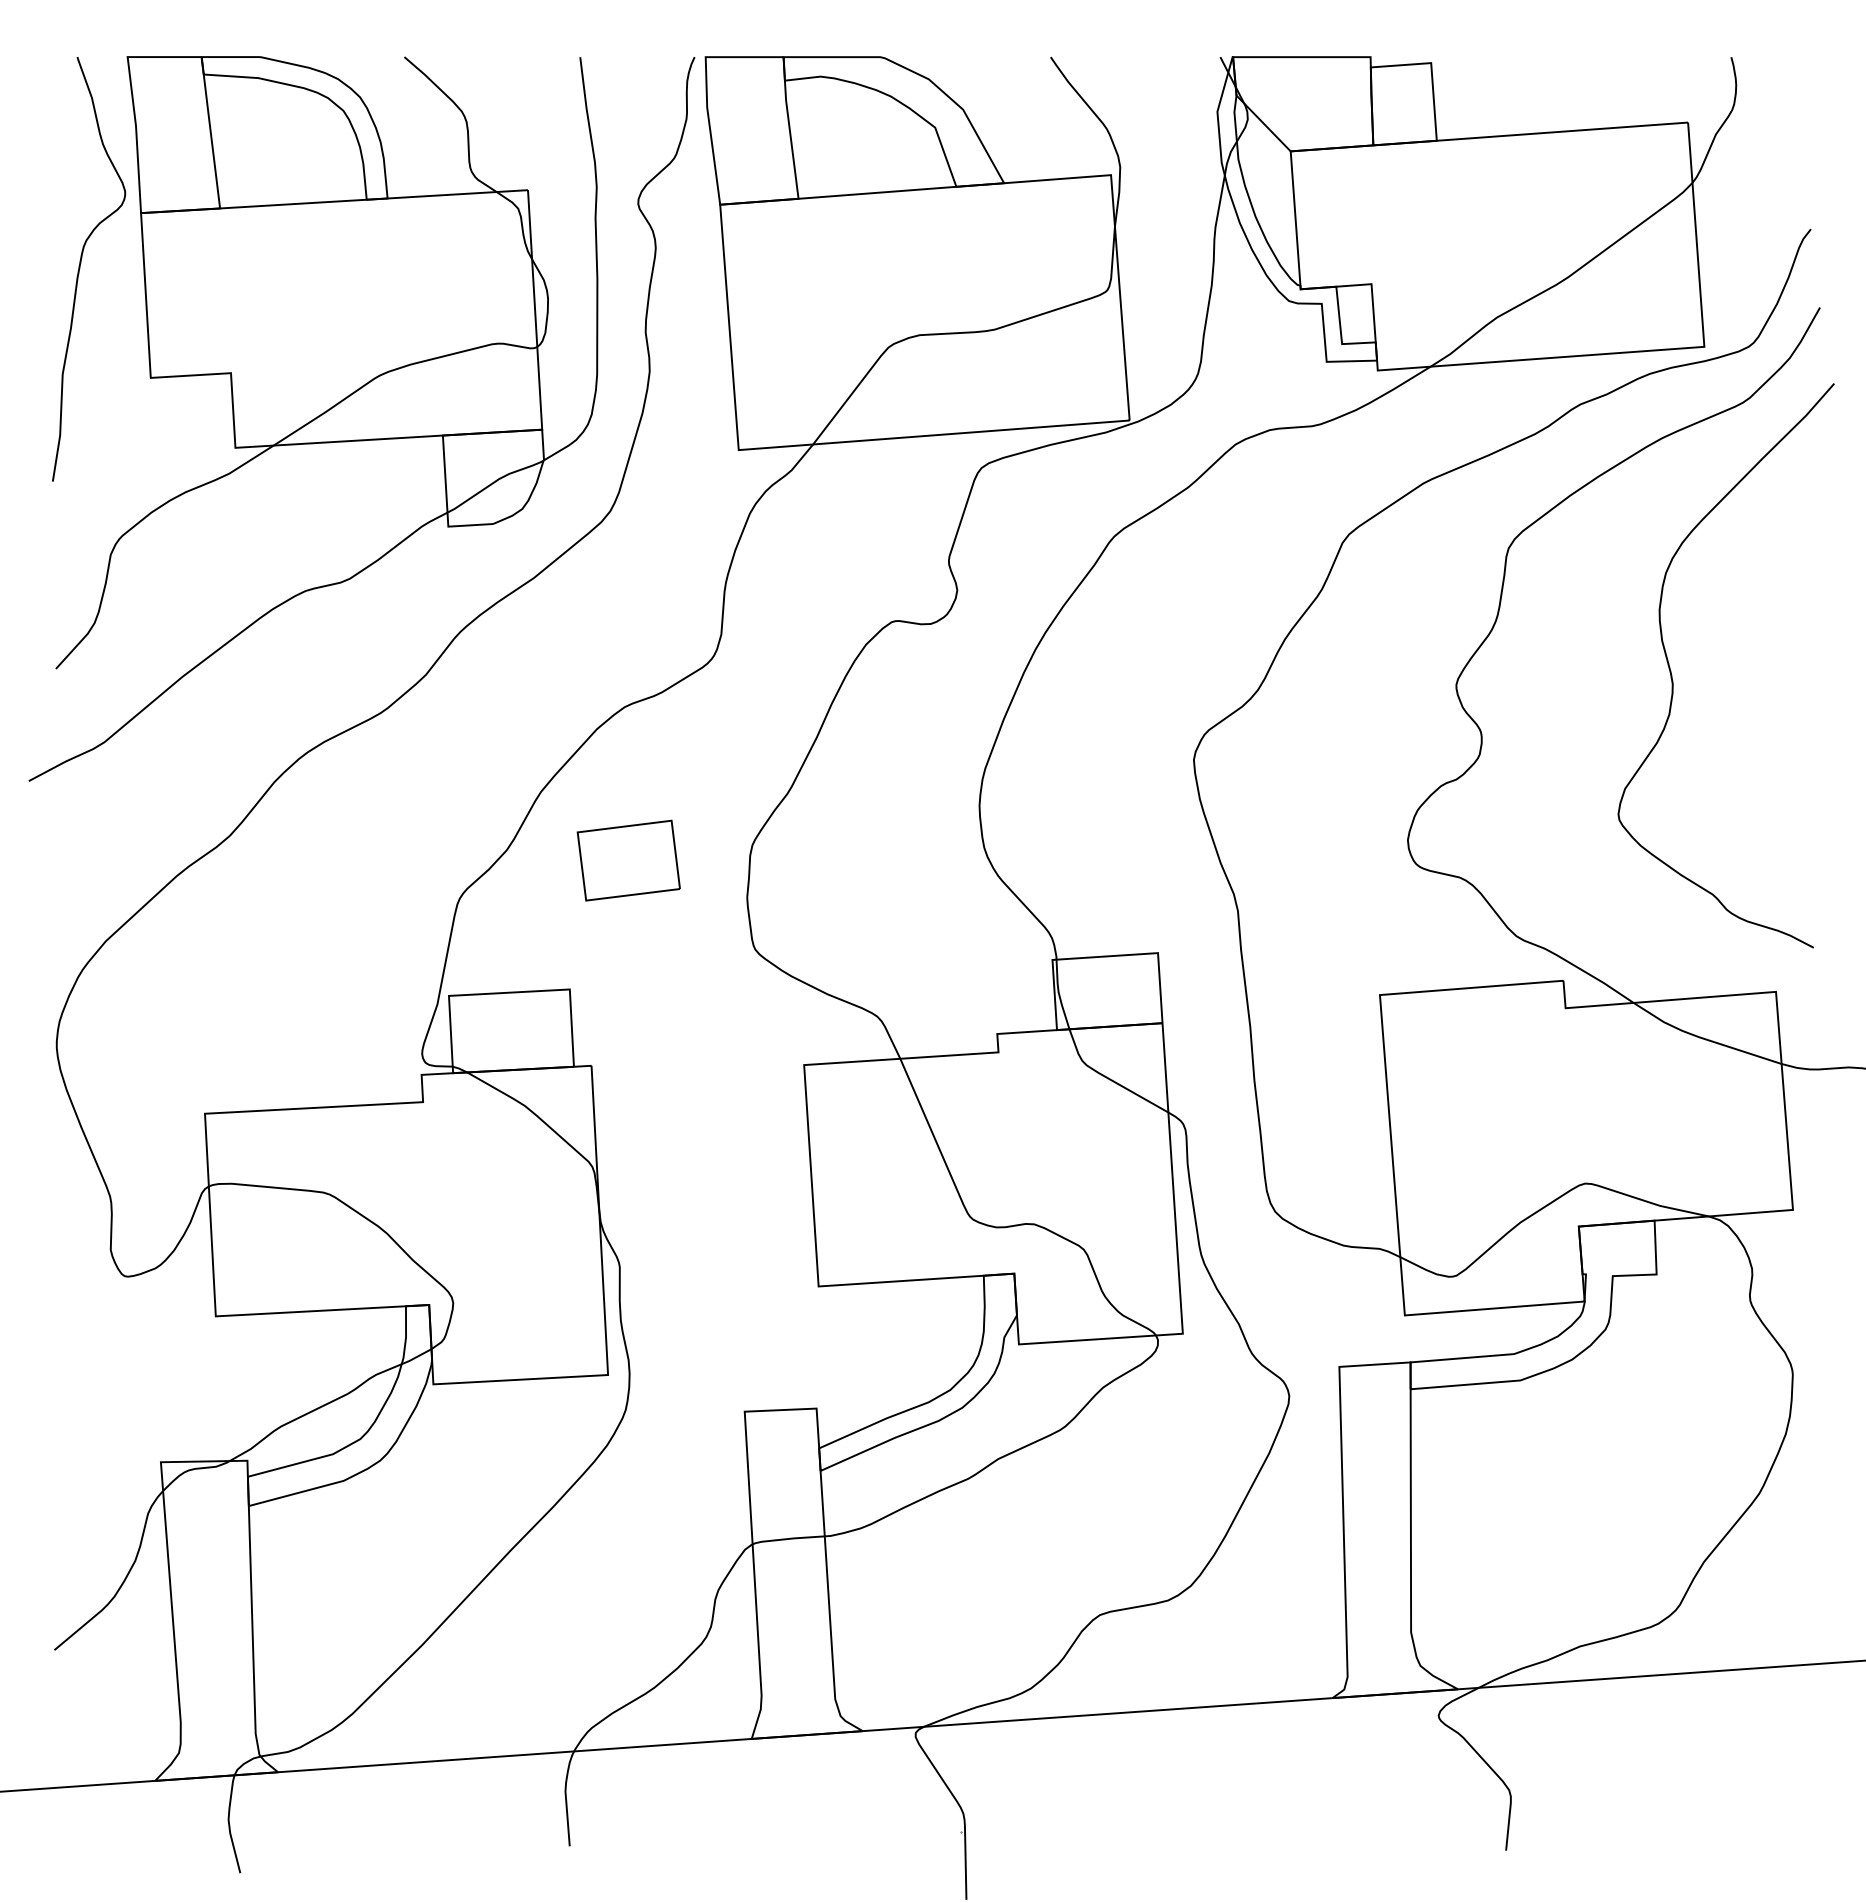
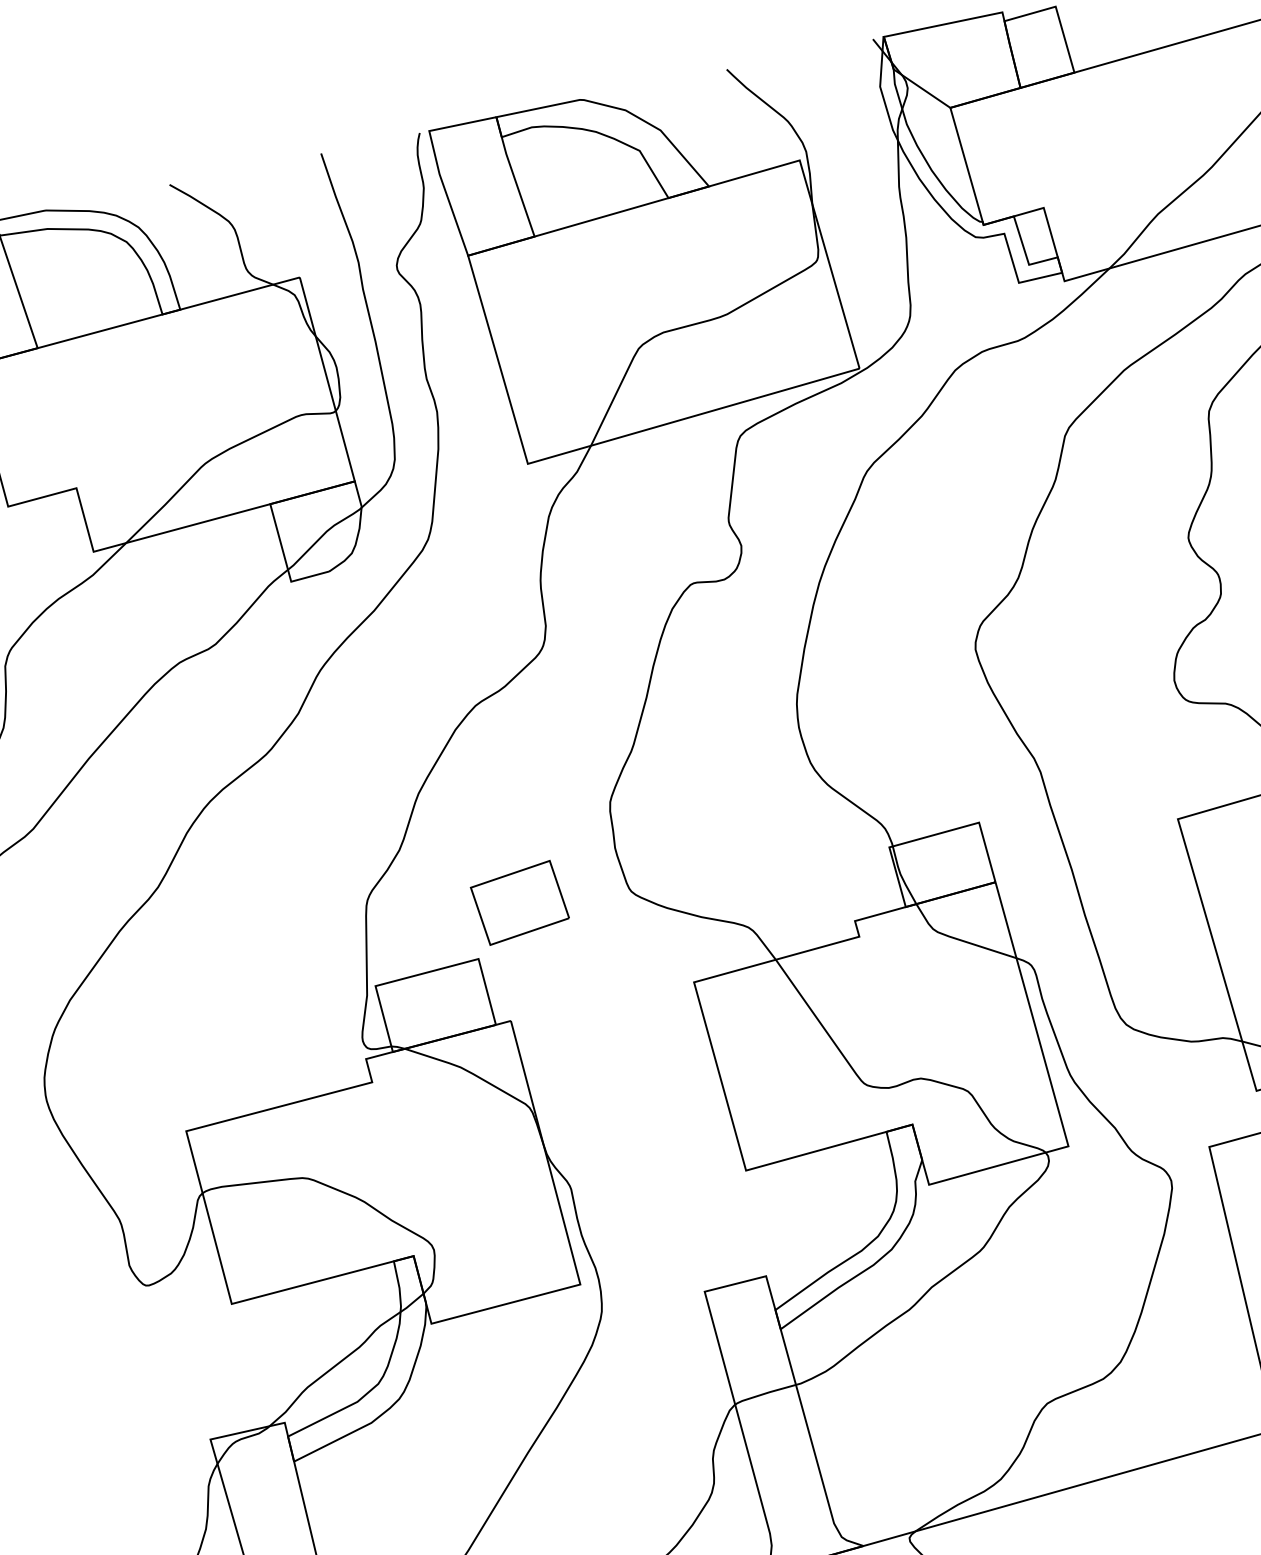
part: (628, 860) -> (519, 902), moved

